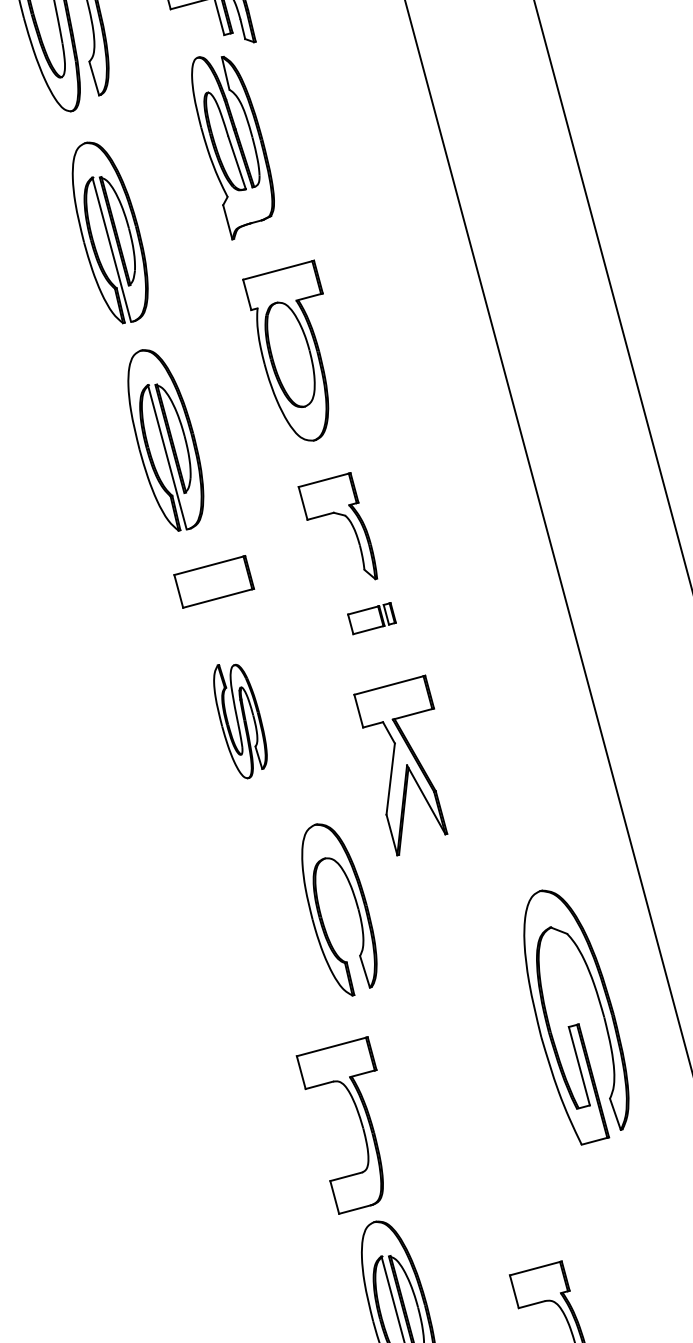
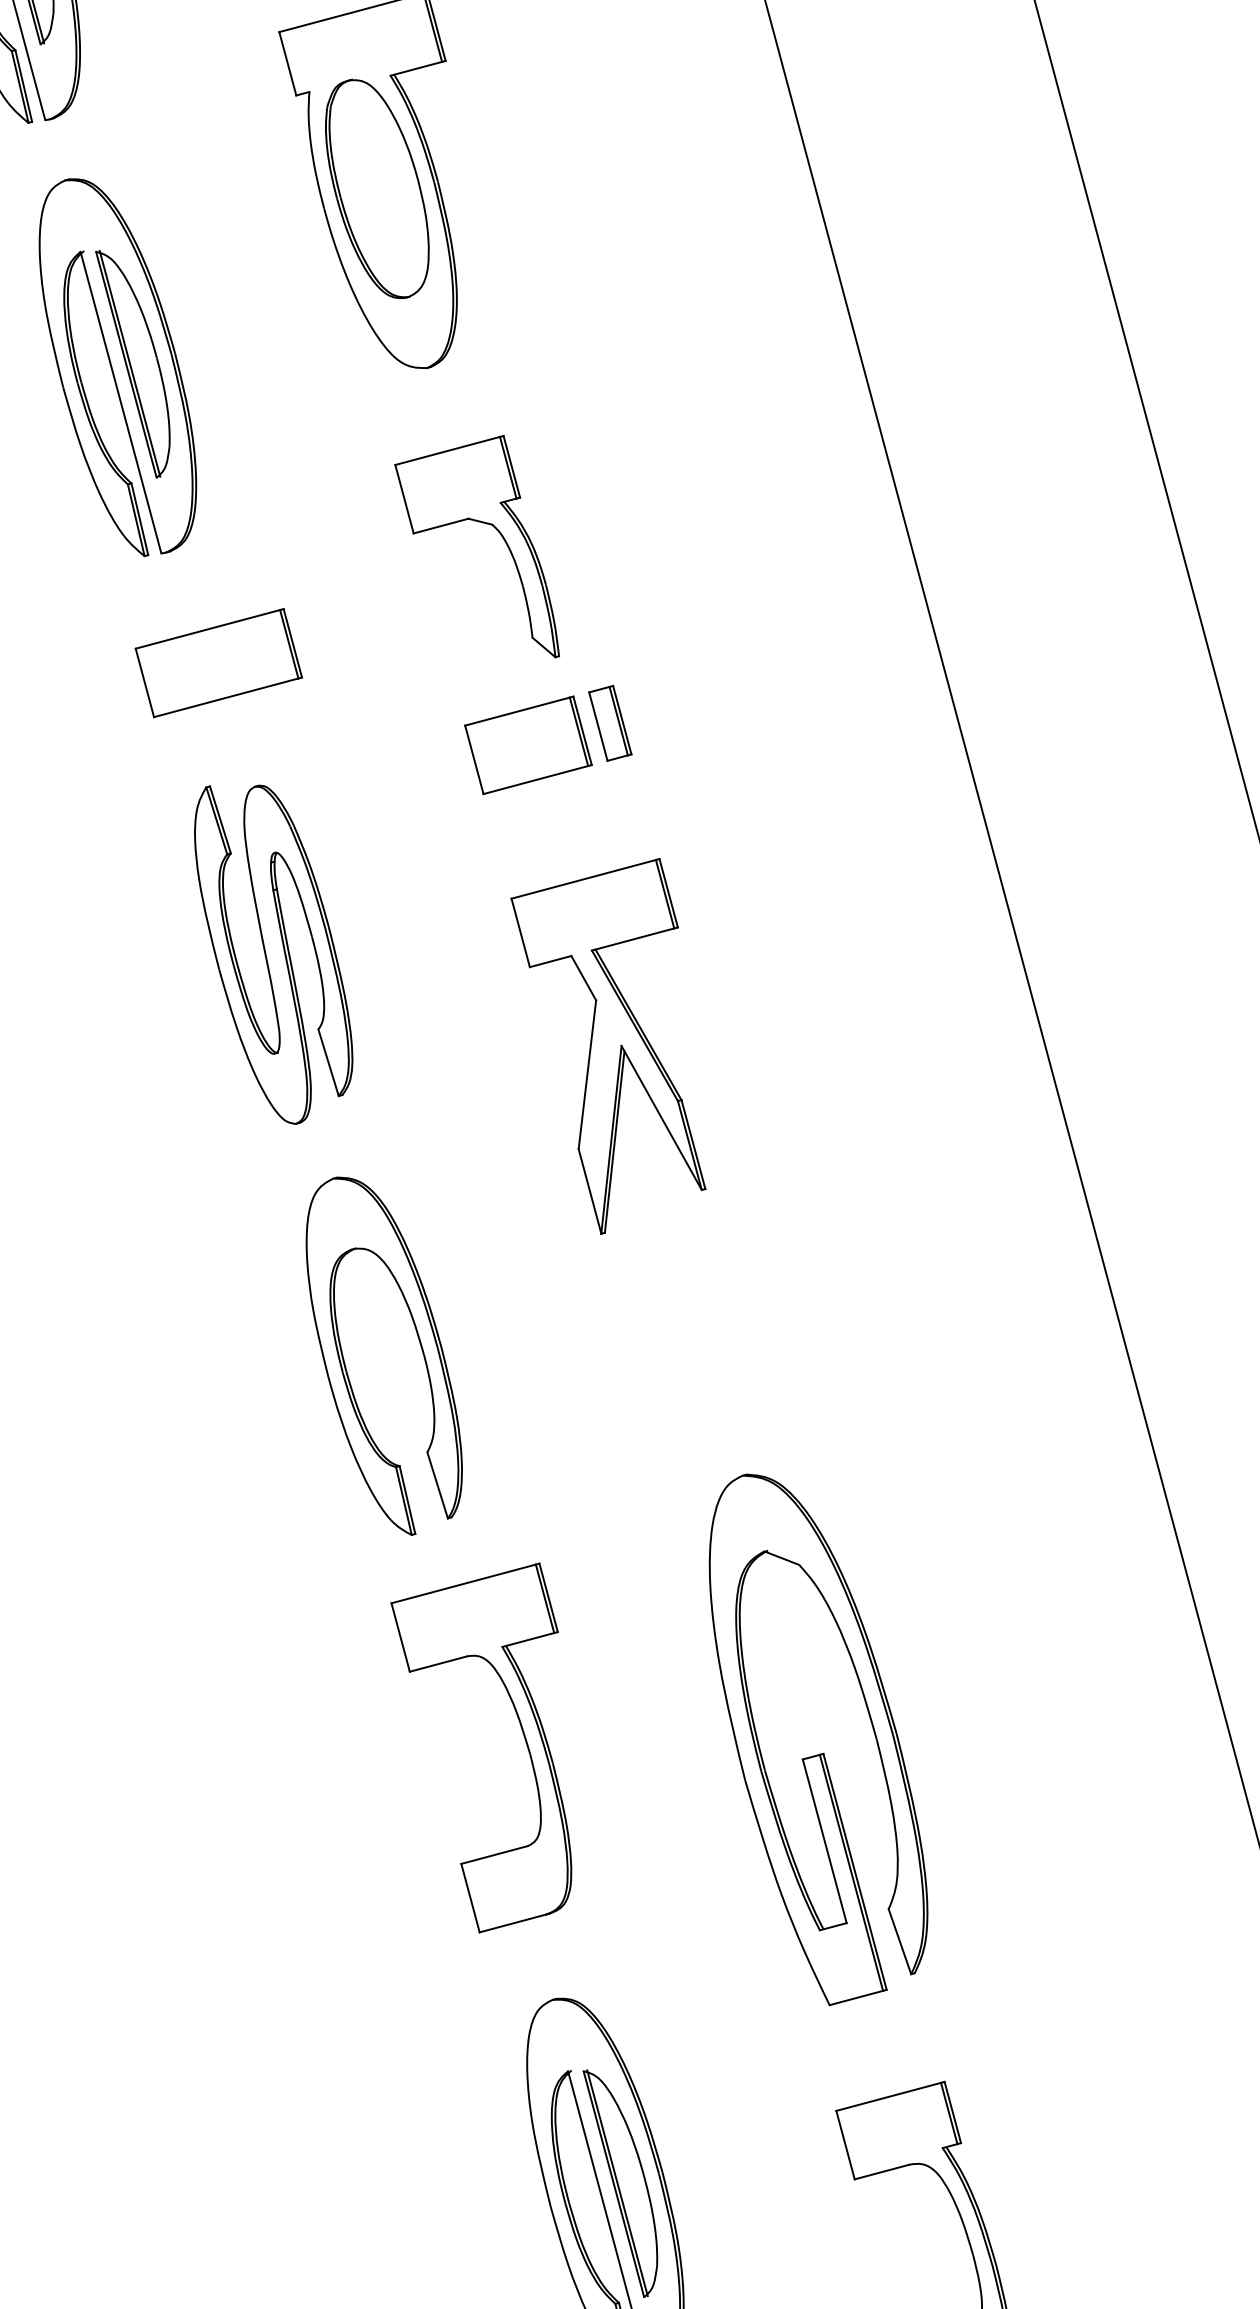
part: (371, 618) -> (547, 739), size x1.67
part: (240, 721) -> (273, 954), size x1.43
part: (355, 903) -> (417, 1342), moved
part: (577, 1023) -> (820, 1752), moved
part: (359, 1119) -> (522, 1735), moved

